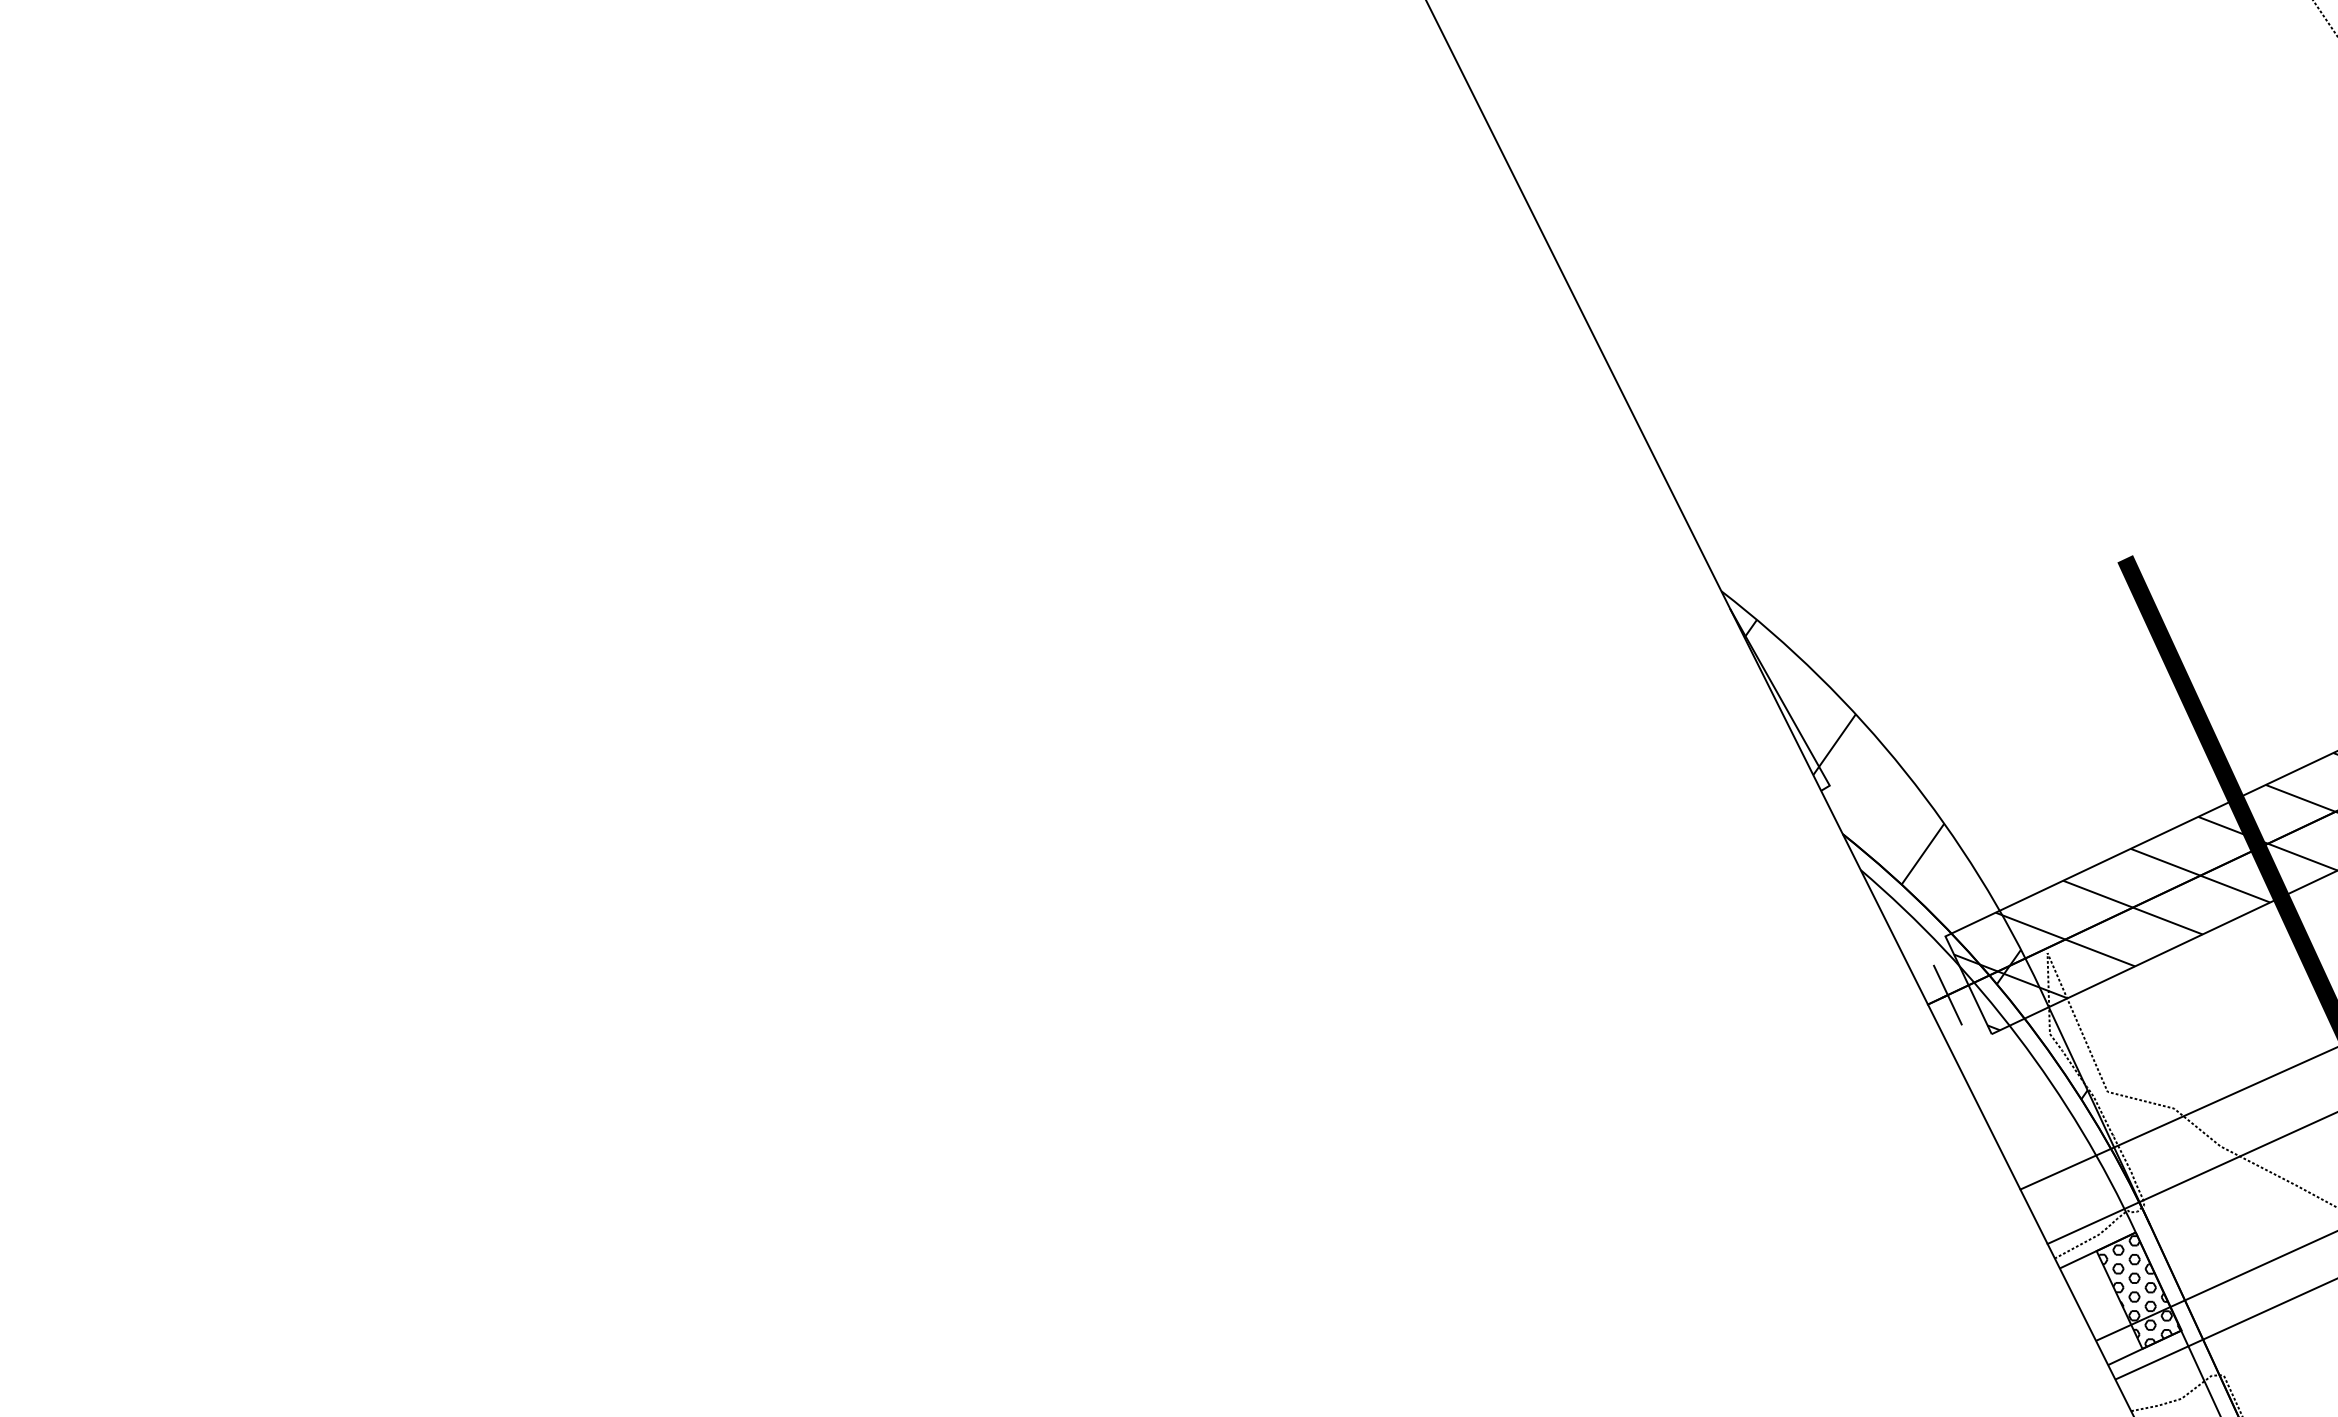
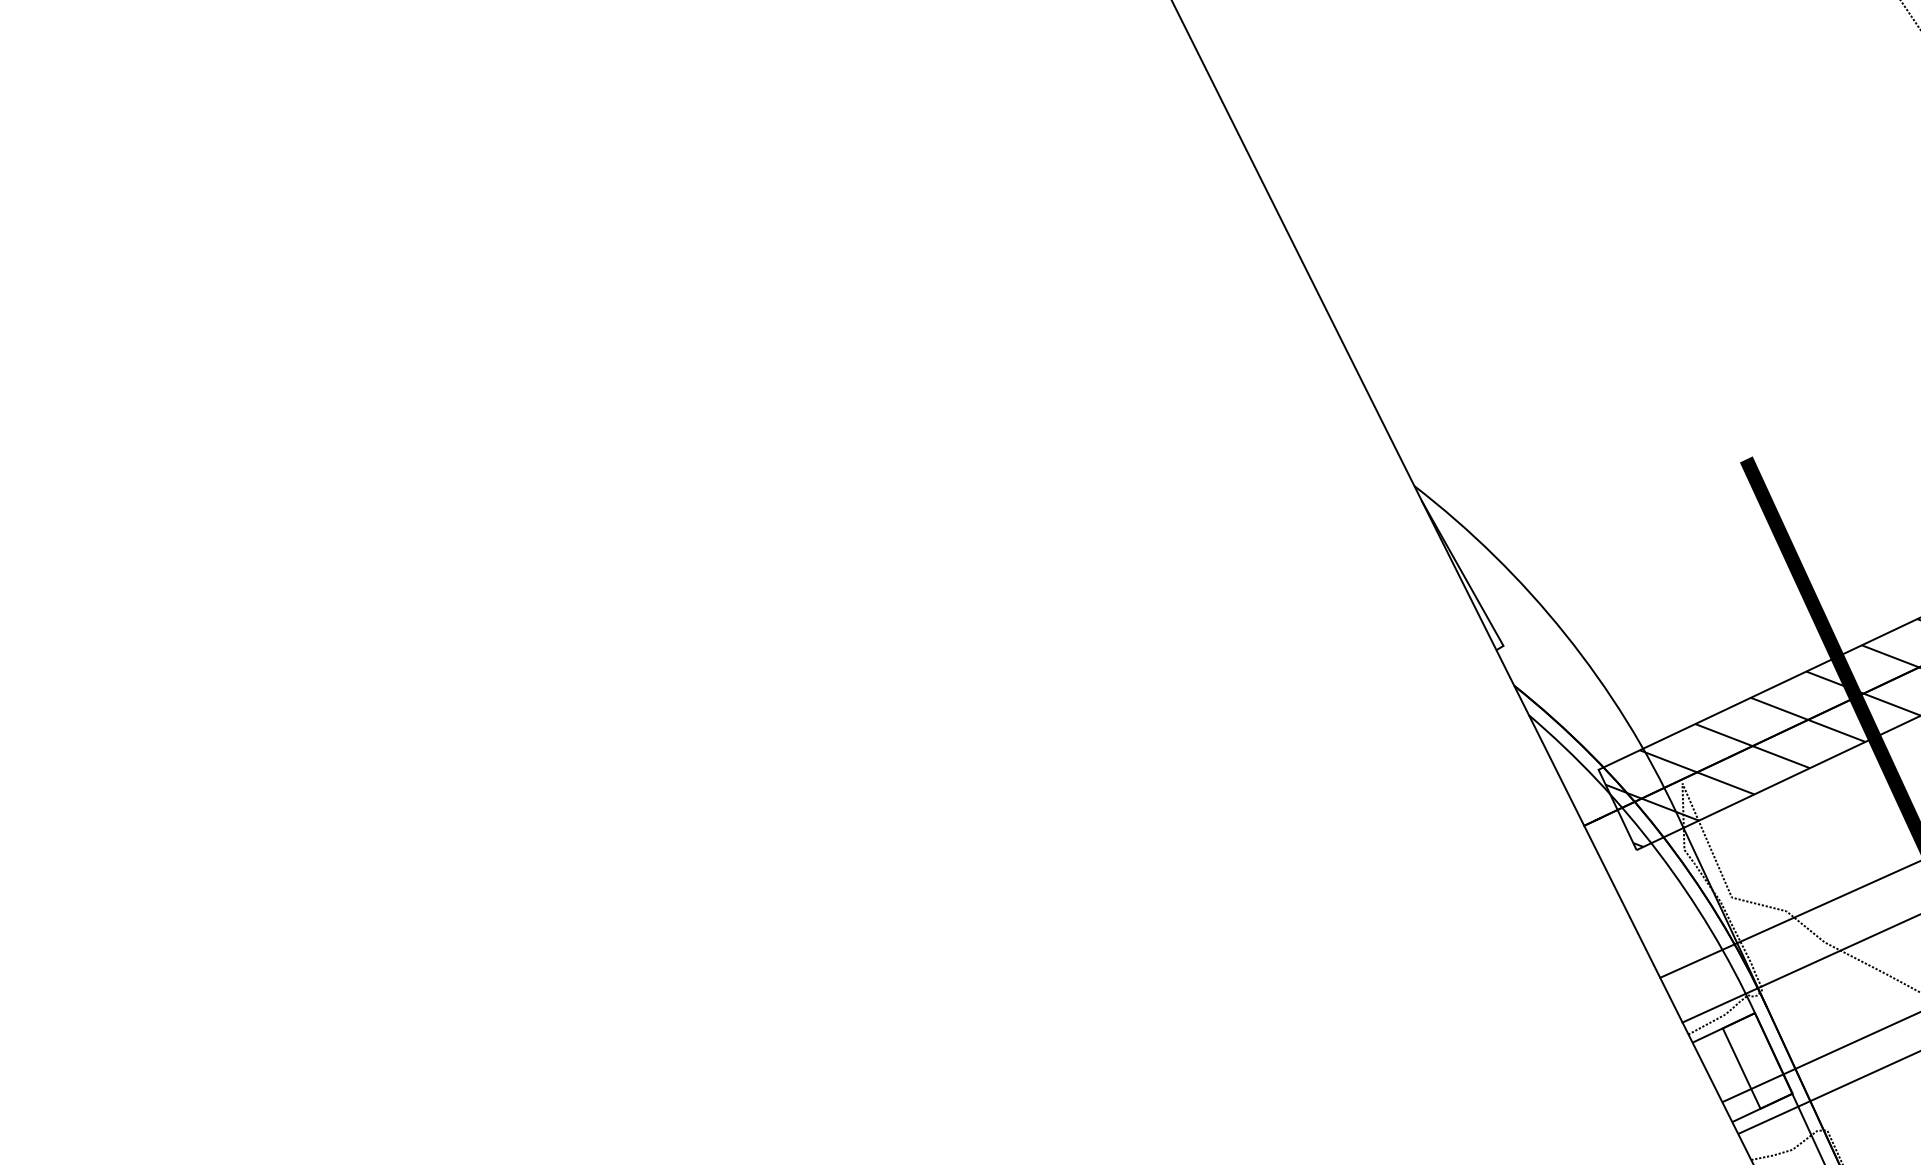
hatch: (1915, 859) -> (1573, 706), removed
line: (1947, 994) -> (1600, 817), removed
hatch: (2139, 1291) -> (1758, 1061), removed

